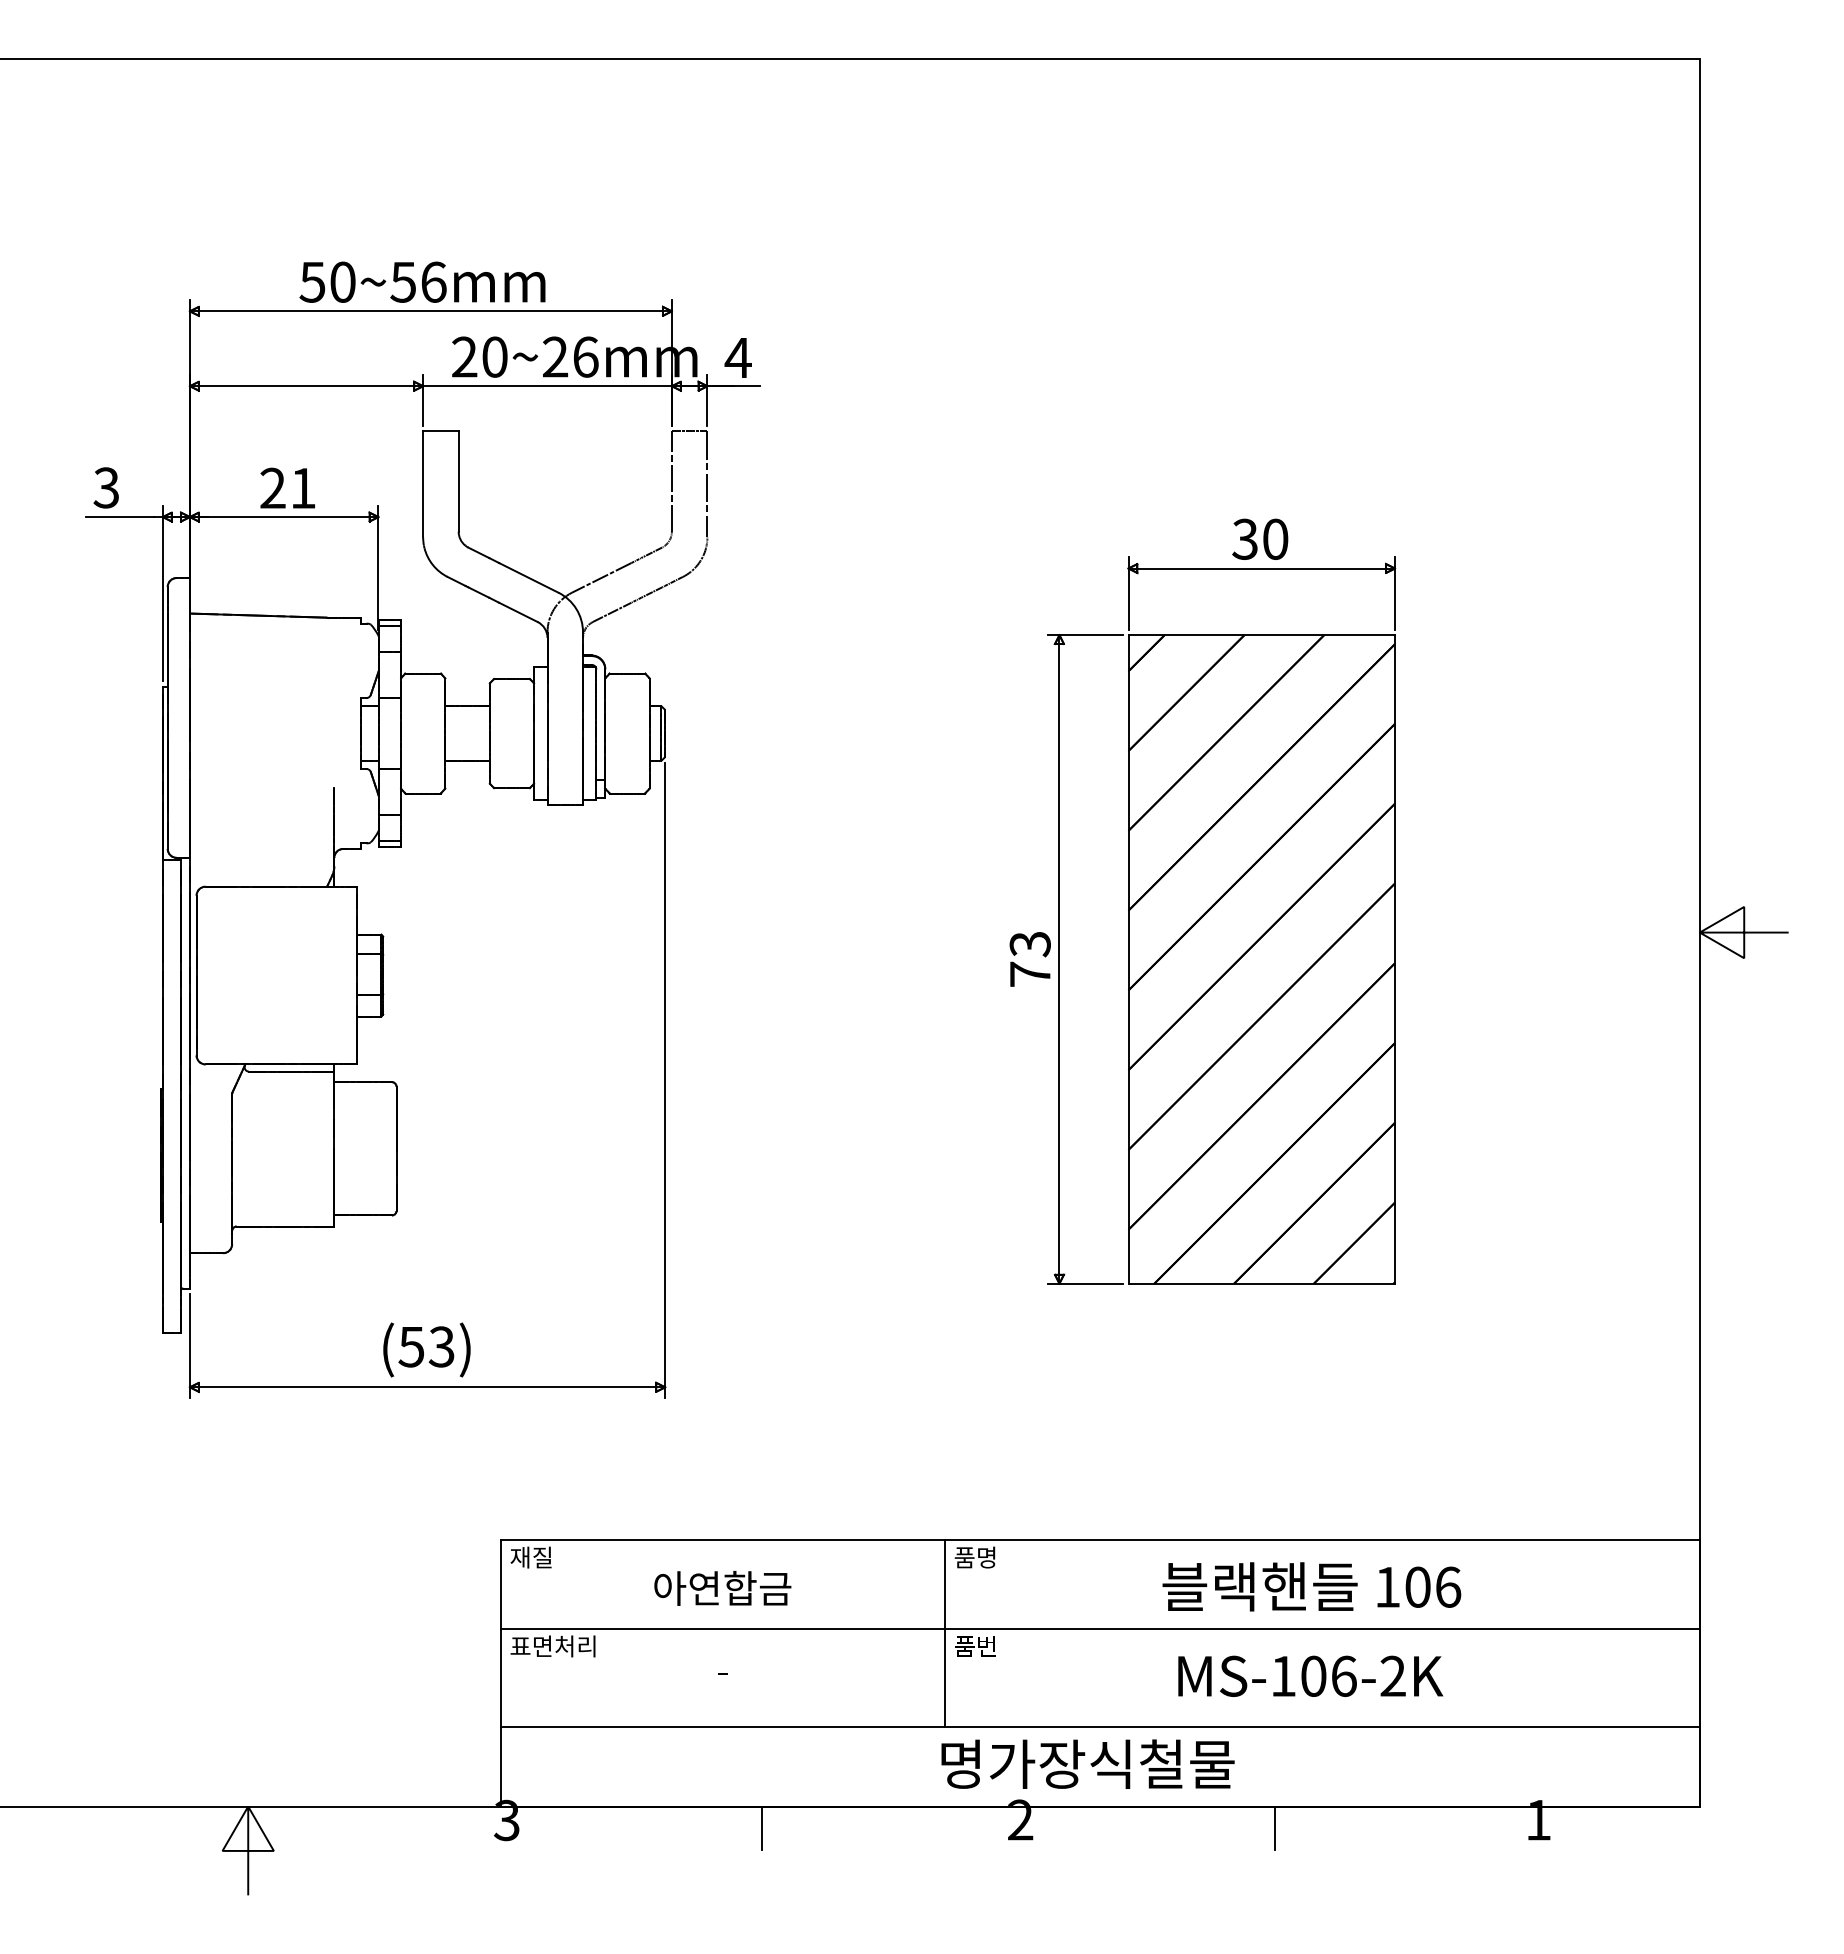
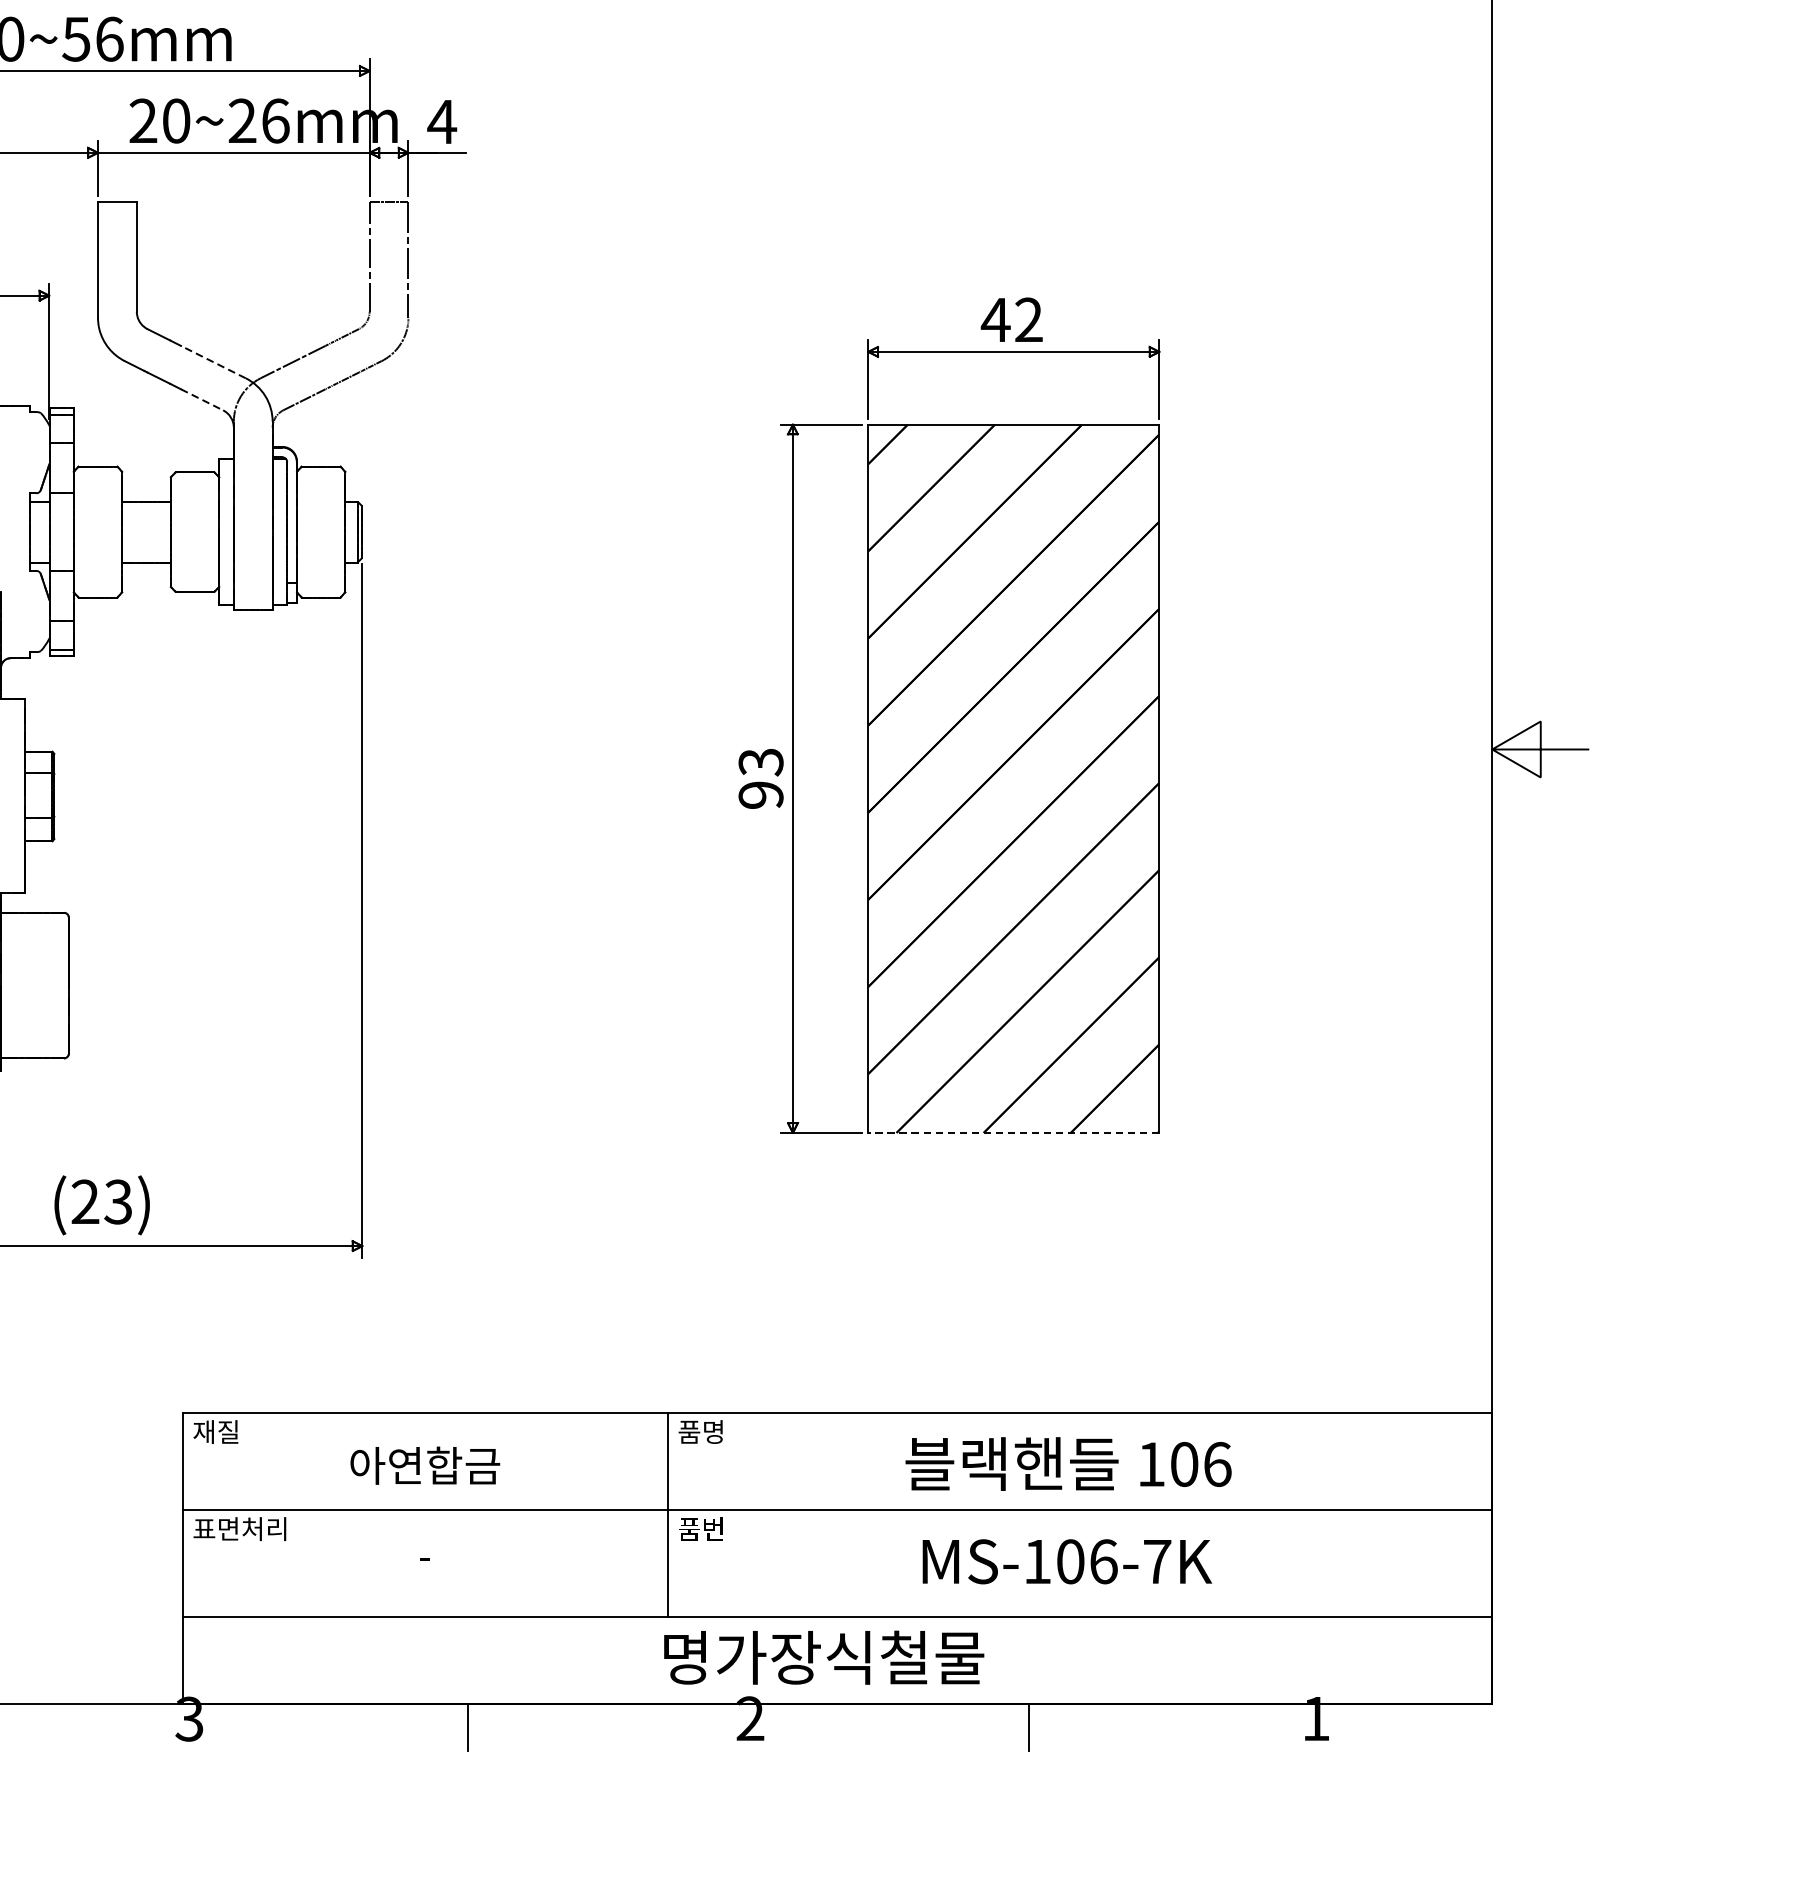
text: (1259, 538) -> (1011, 319), 30 -> 42
line: (528, 577) -> (213, 361), solid -> dashed
line: (518, 612) -> (202, 399), solid -> dashed
text: (1029, 974) -> (760, 795), 73 -> 93
line: (1261, 1283) -> (1013, 1132), solid -> dashed
text: (411, 1346) -> (85, 1201), (53) -> (23)
text: (1392, 1675) -> (1156, 1560), MS-106-2K -> MS-106-7K

